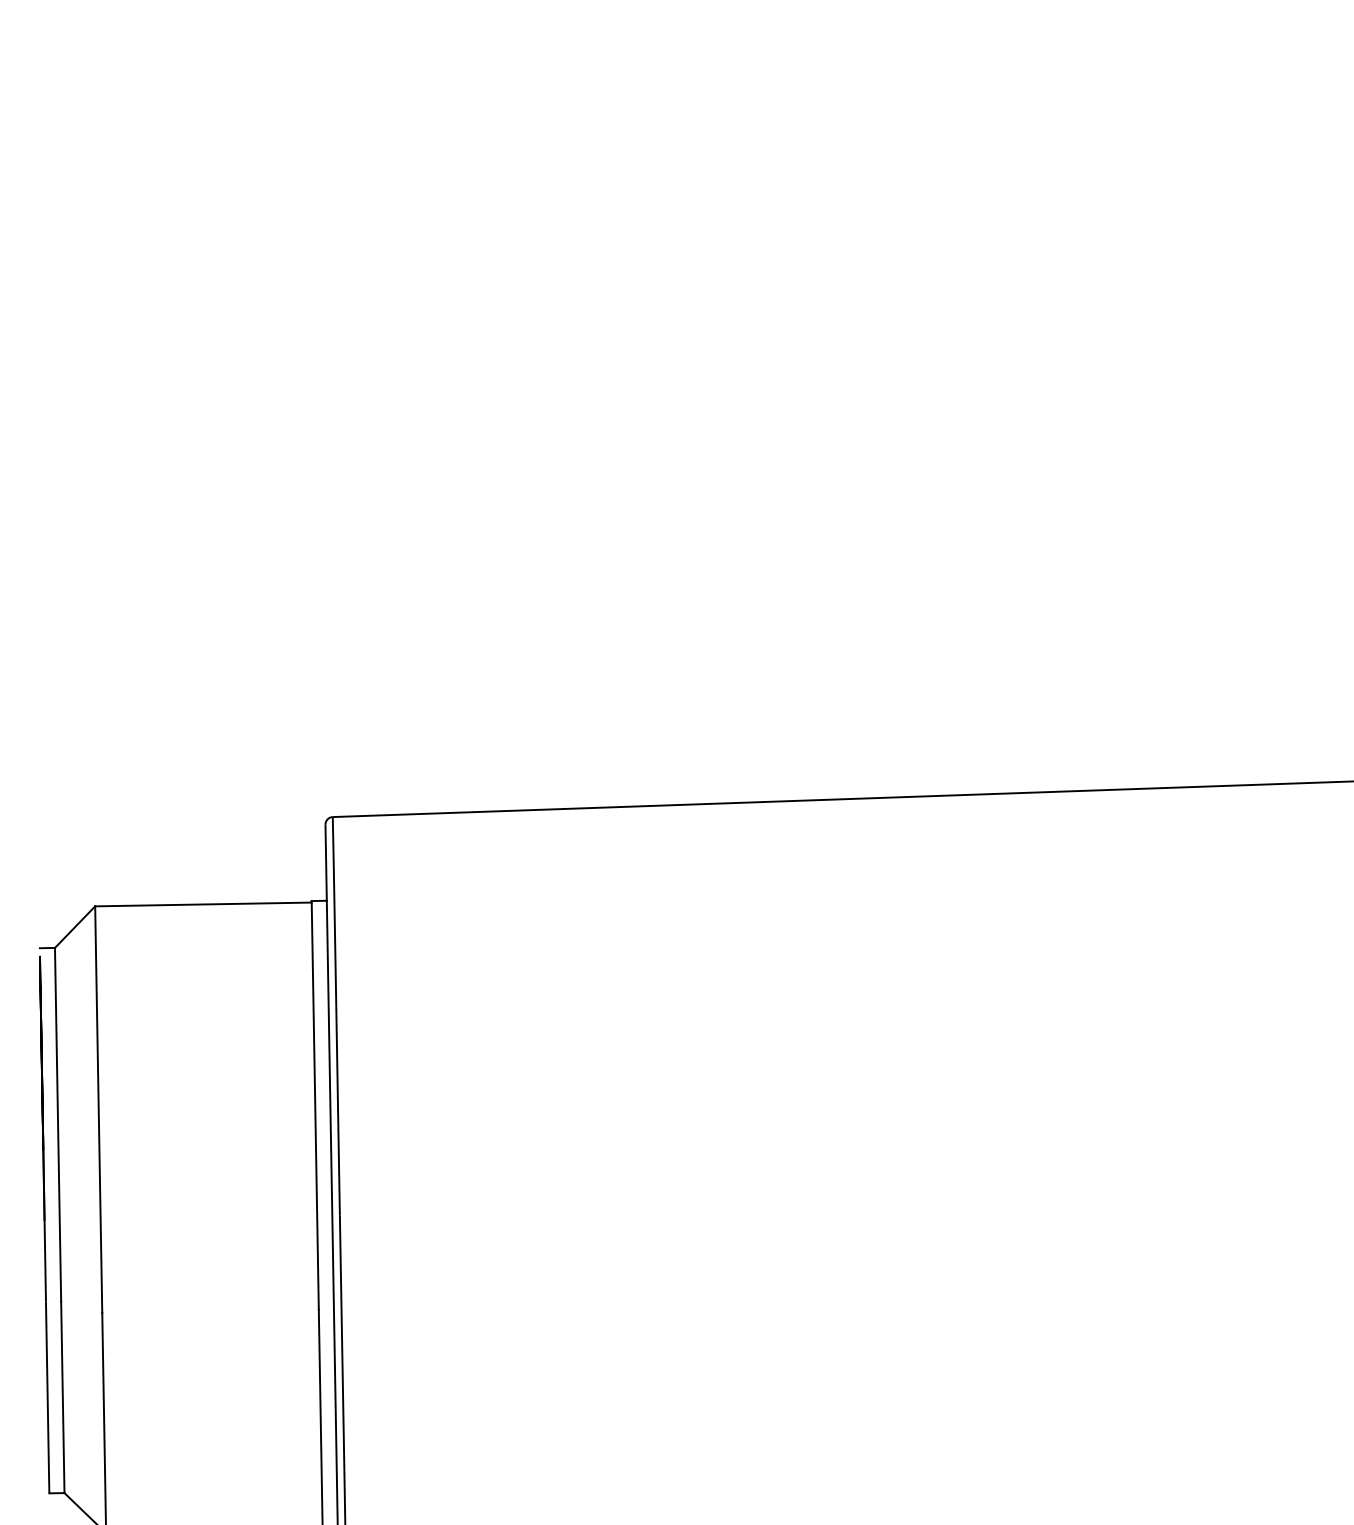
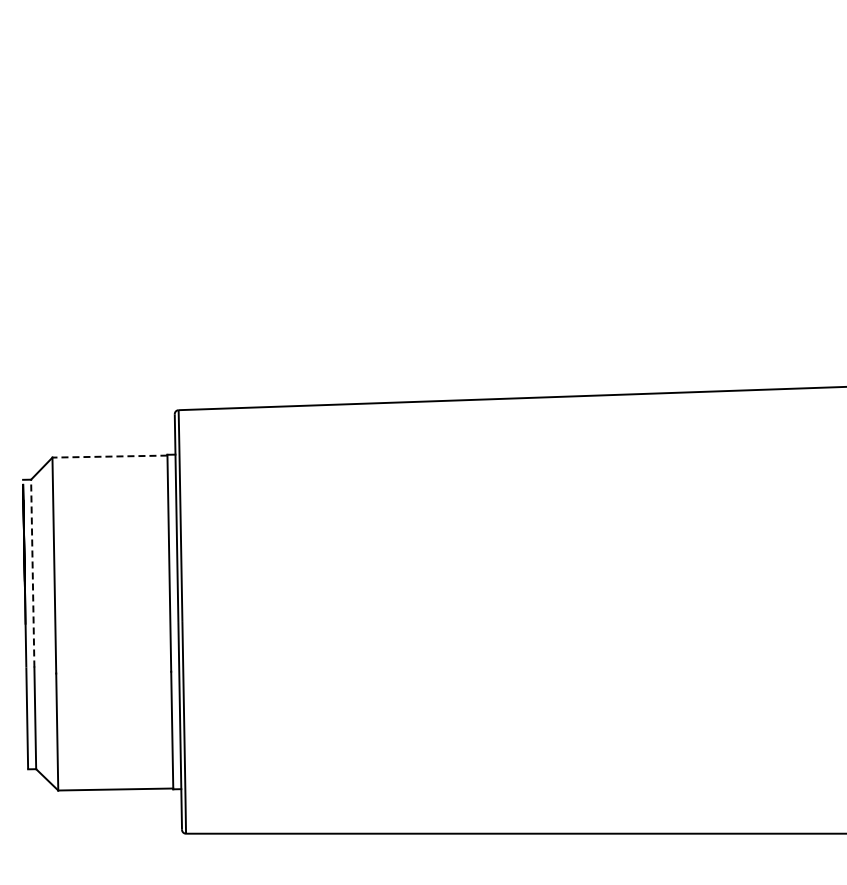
line: (202, 904) -> (109, 456), solid -> dashed
line: (57, 1124) -> (32, 573), solid -> dashed

